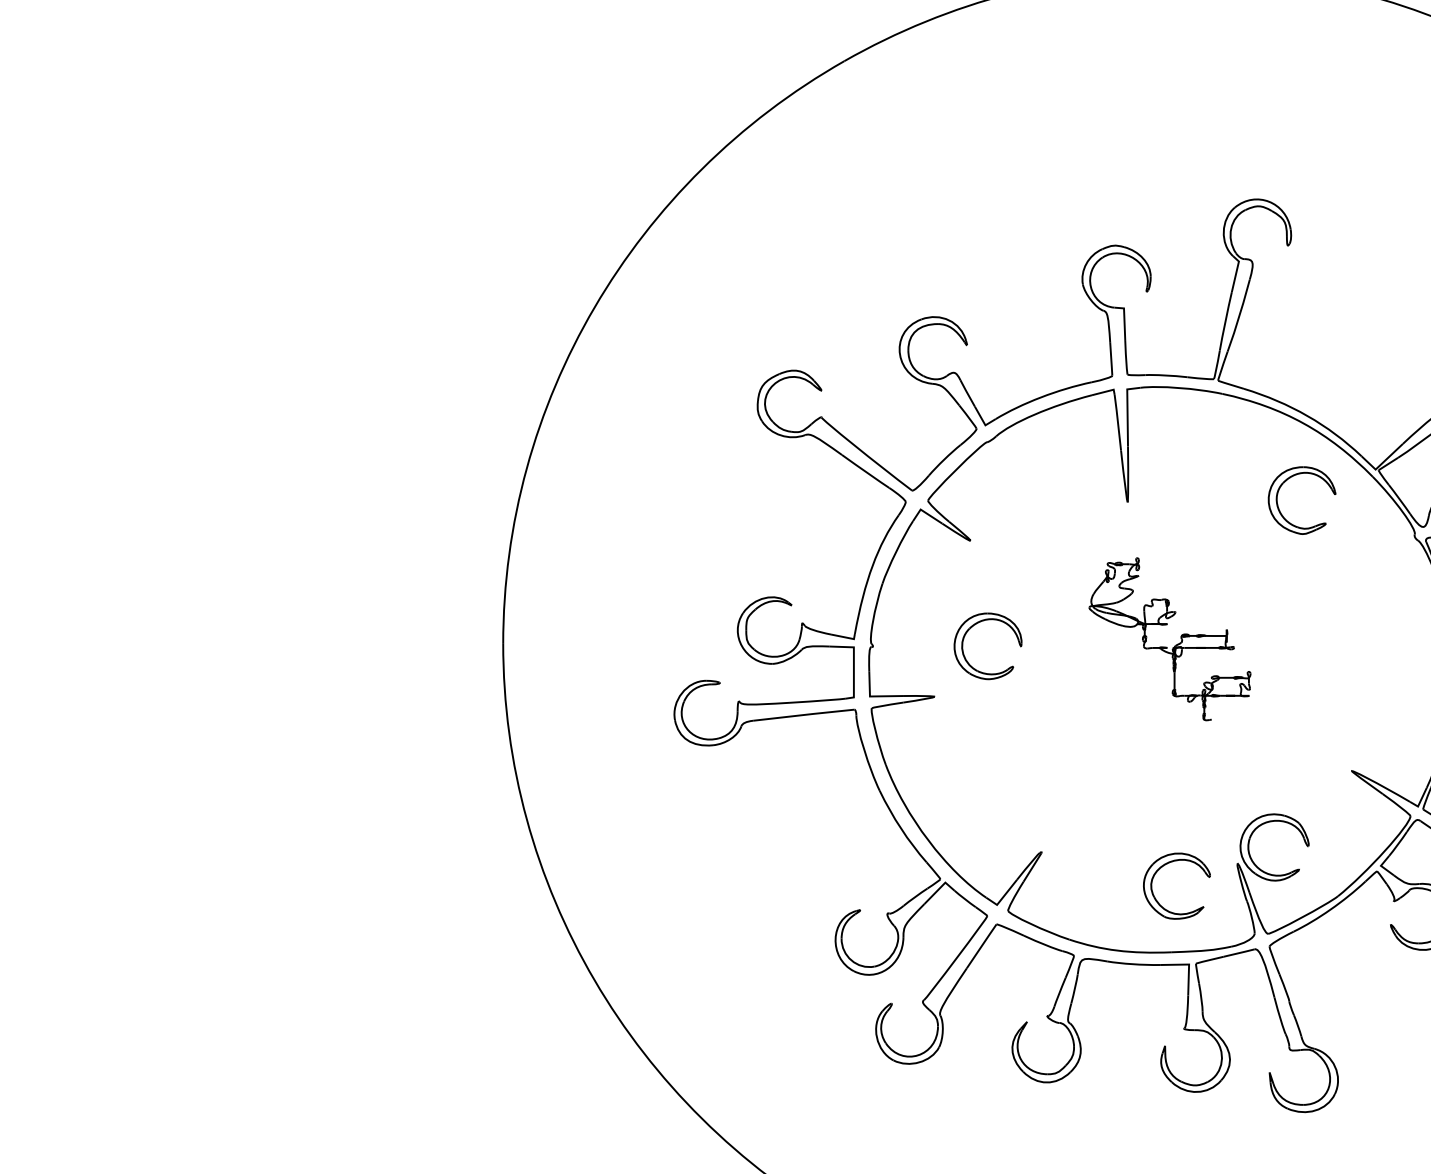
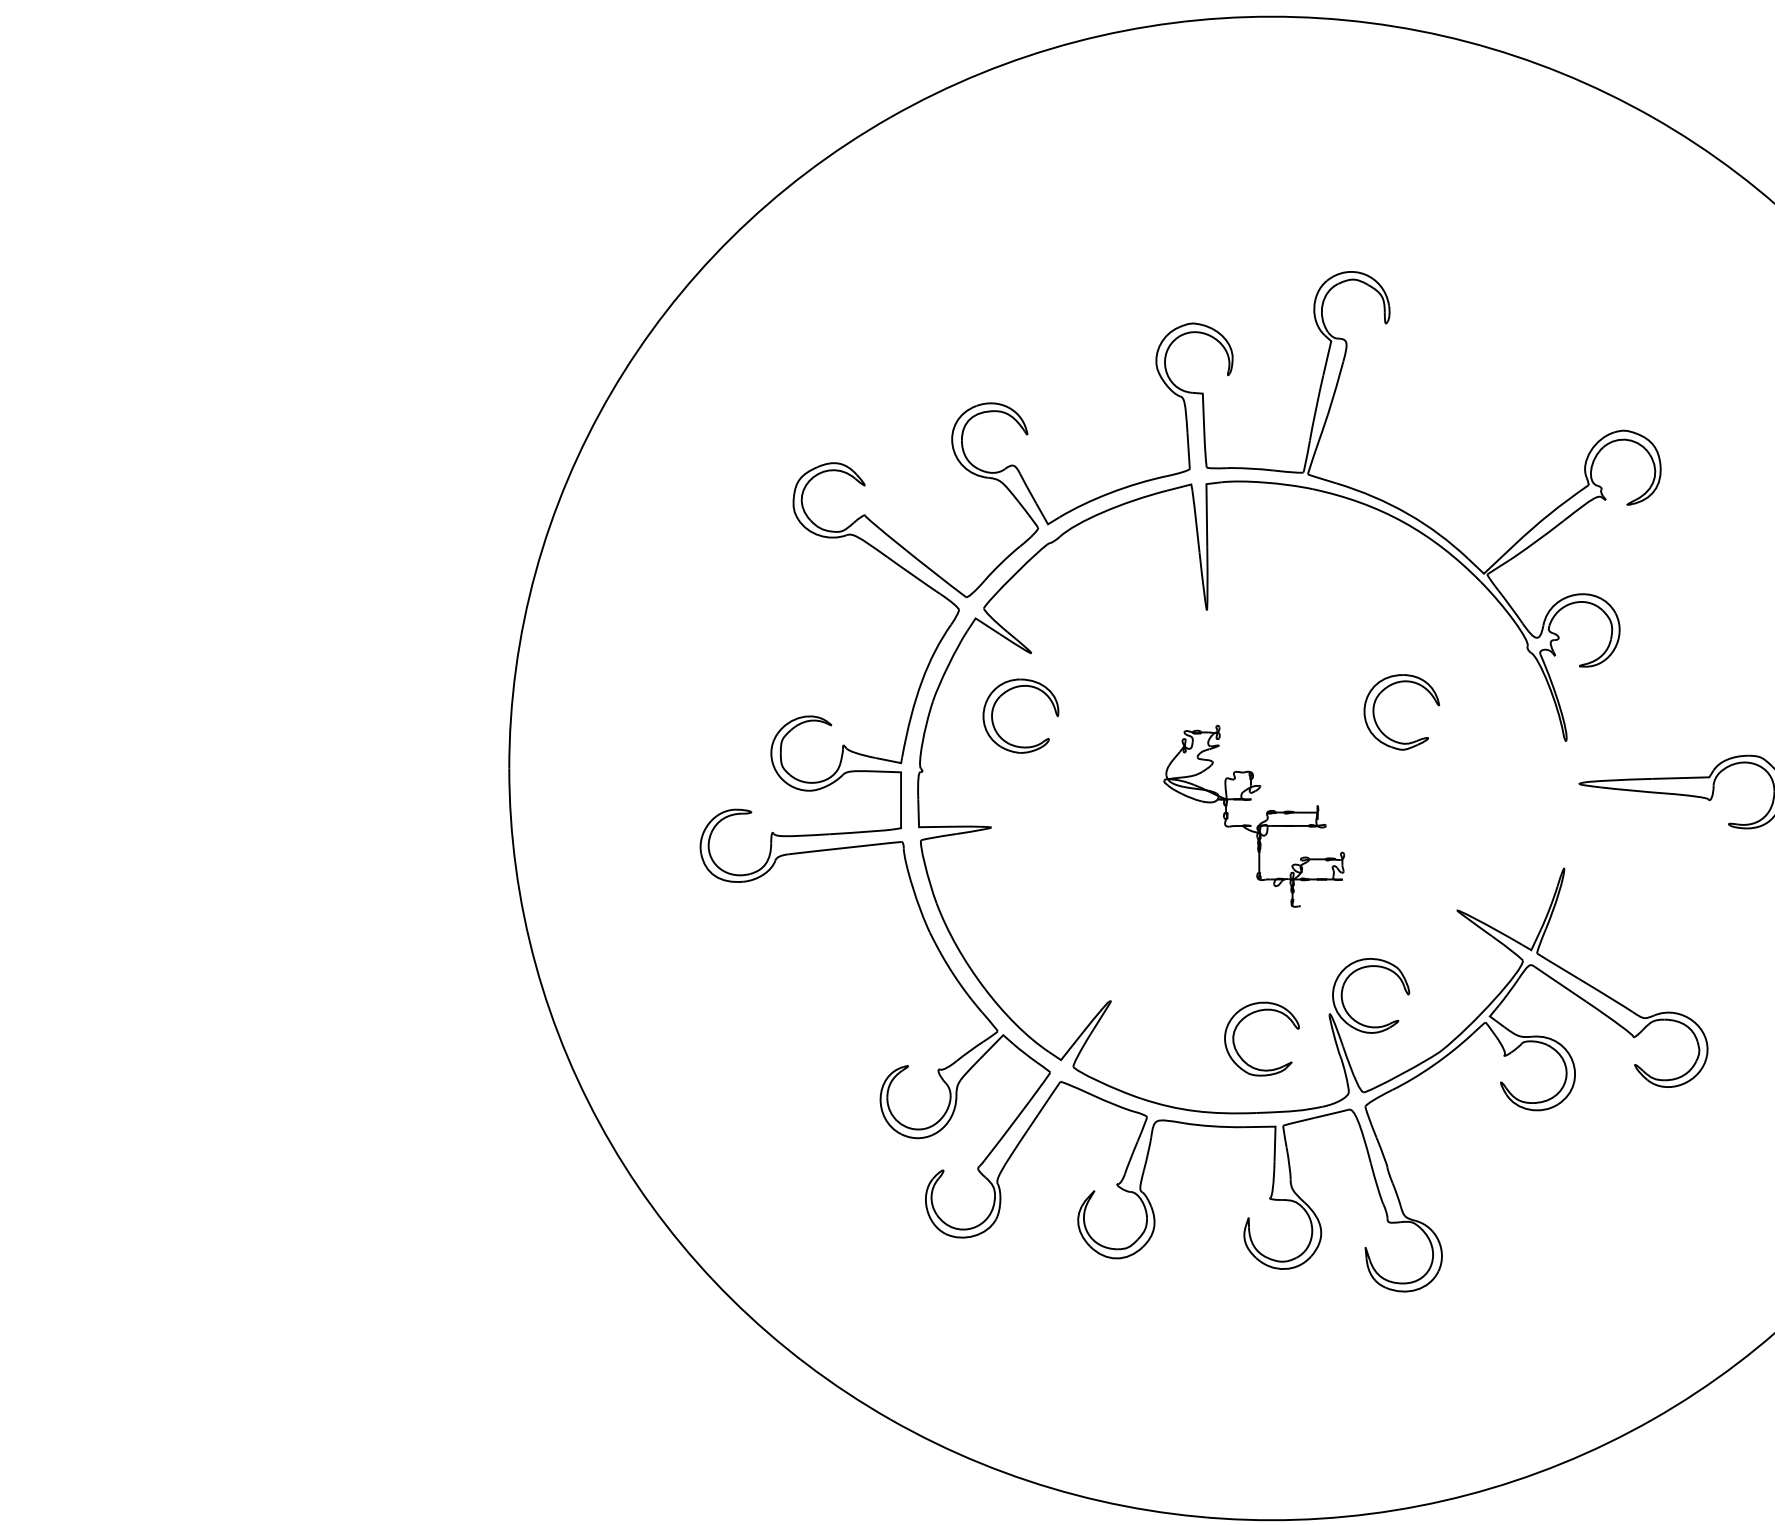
part: (1280, 510) -> (1377, 723), moved
part: (973, 626) -> (1004, 694), moved
part: (1175, 644) -> (1260, 822), moved

